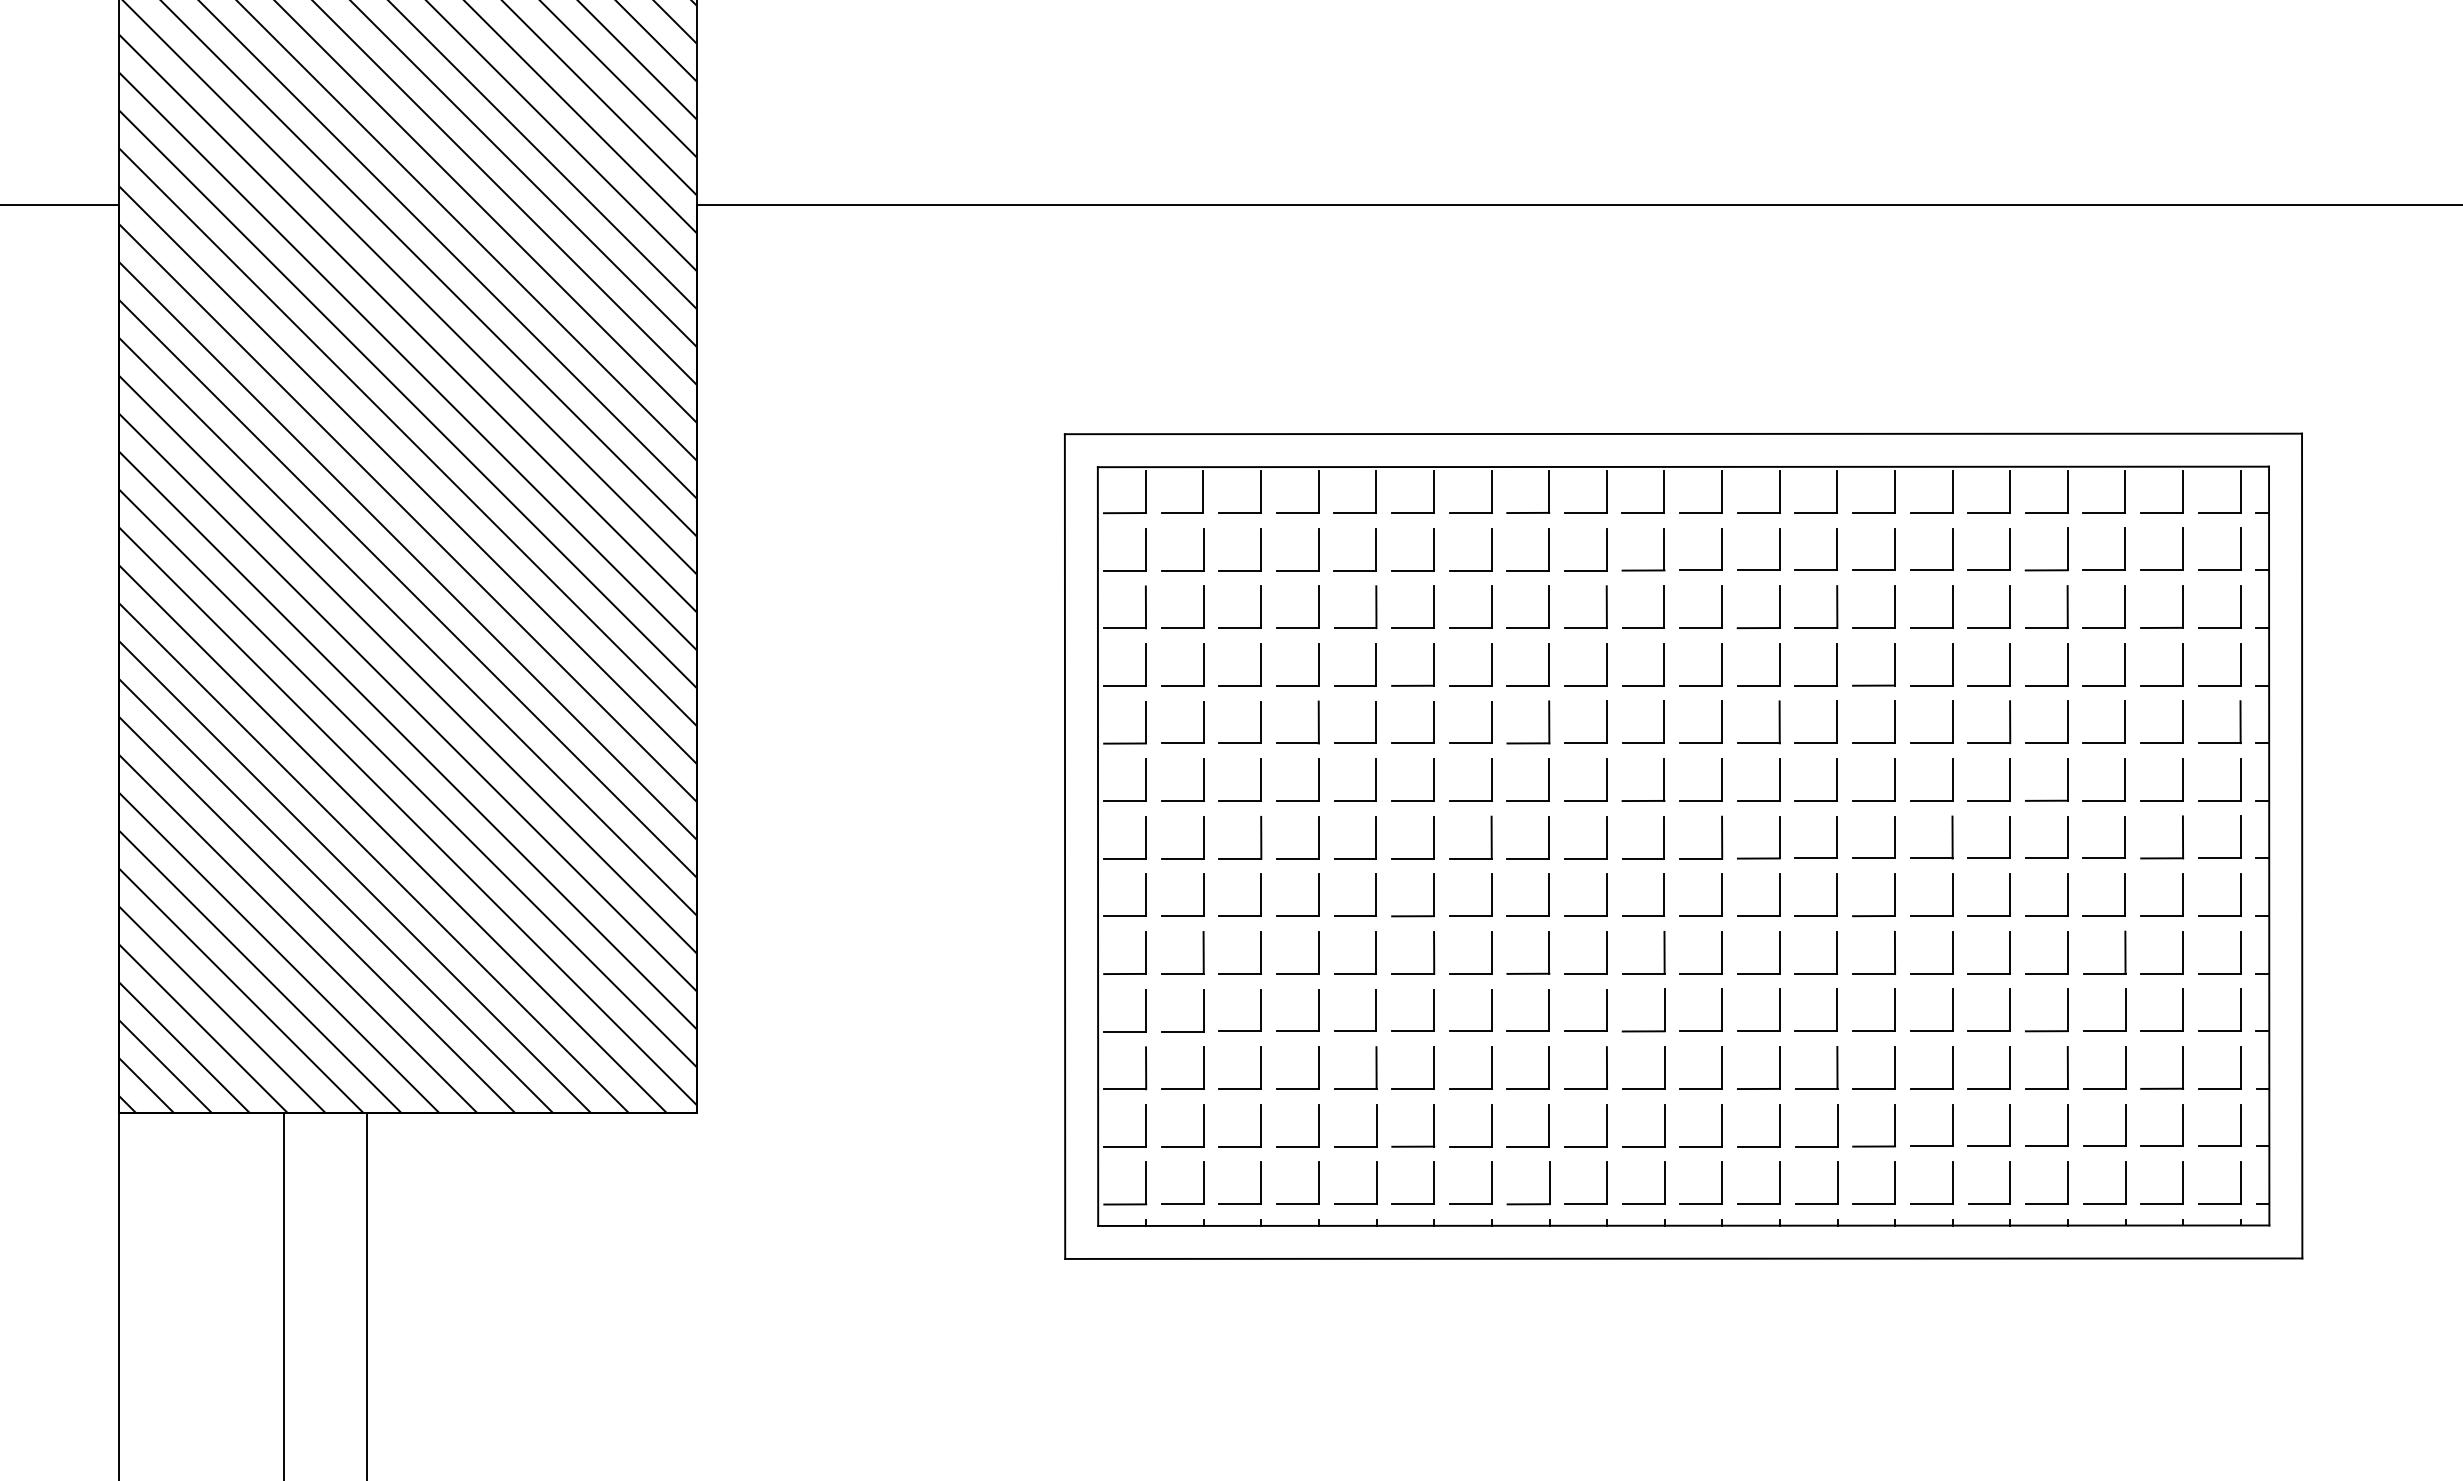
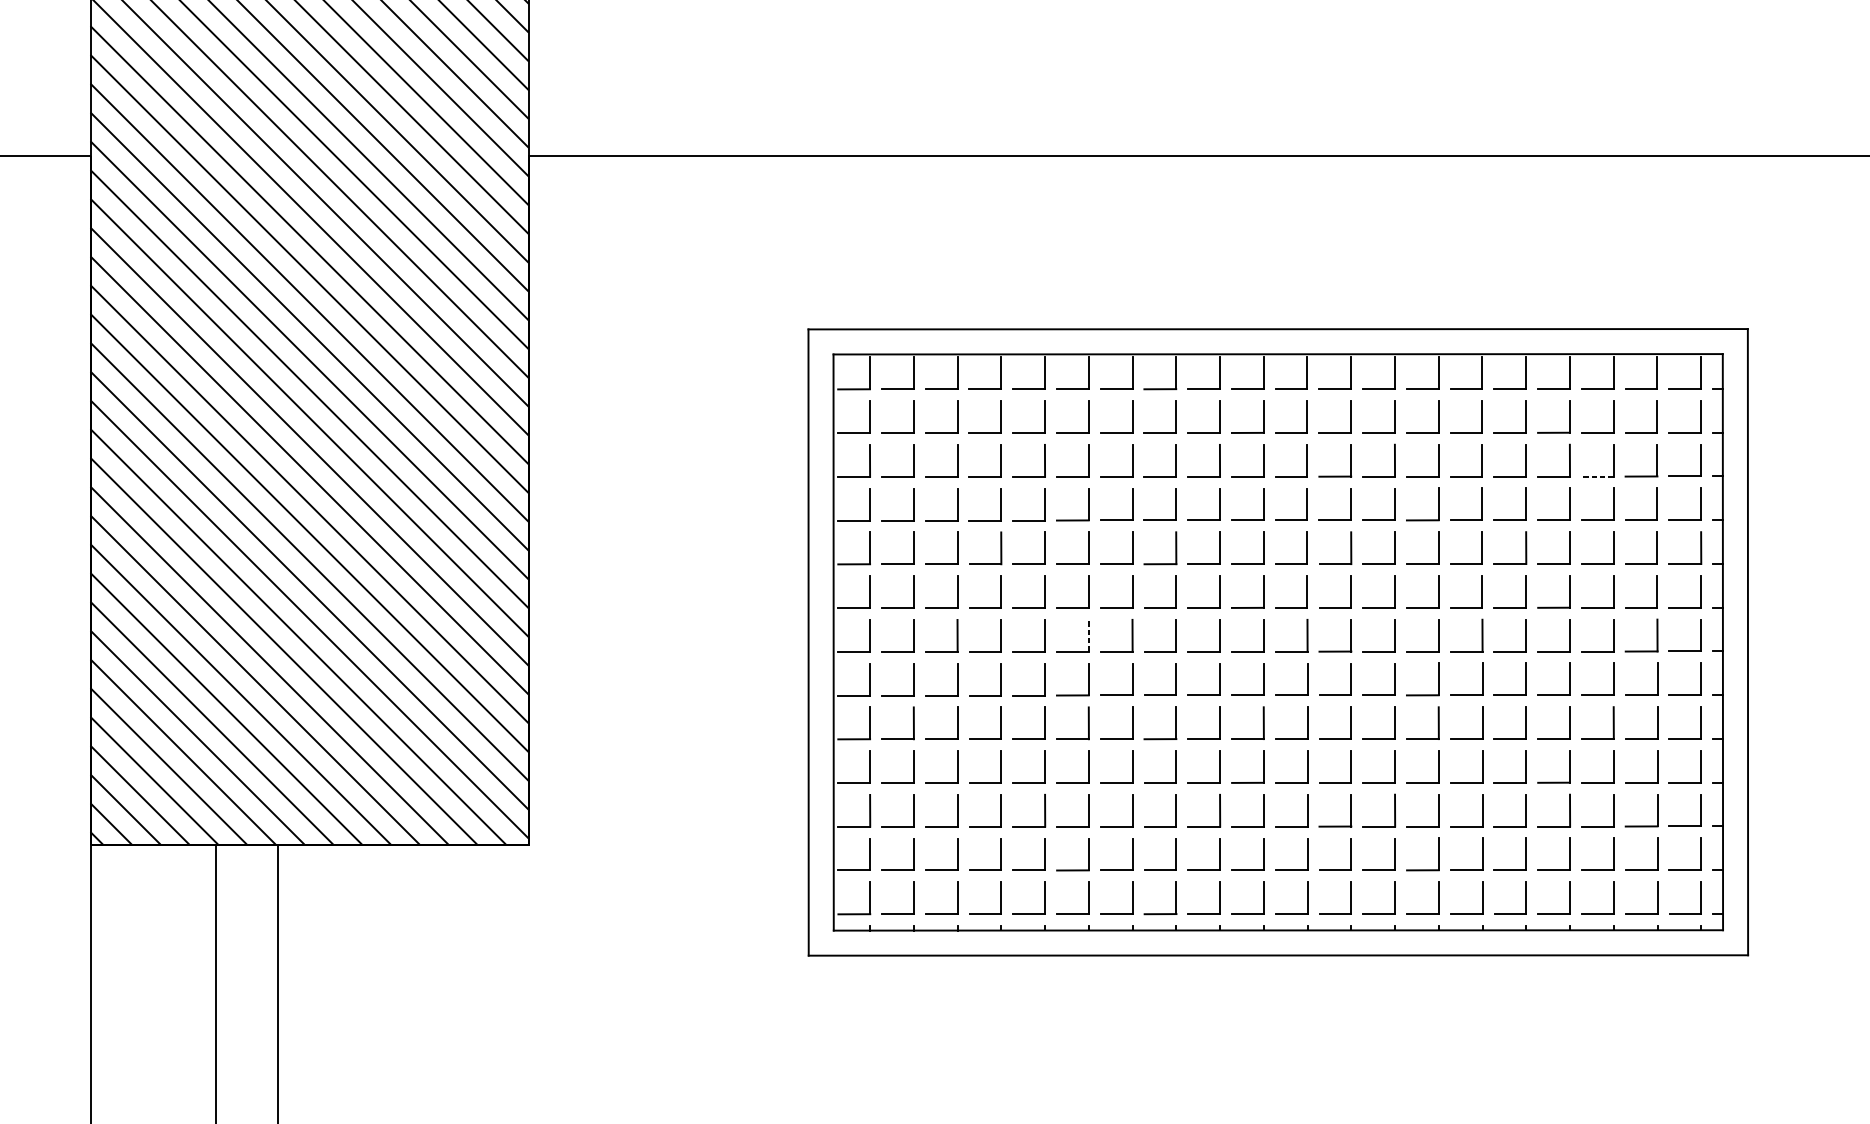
line: (2104, 628) -> (1597, 476), solid -> dashed
line: (1434, 837) -> (1089, 635), solid -> dashed

